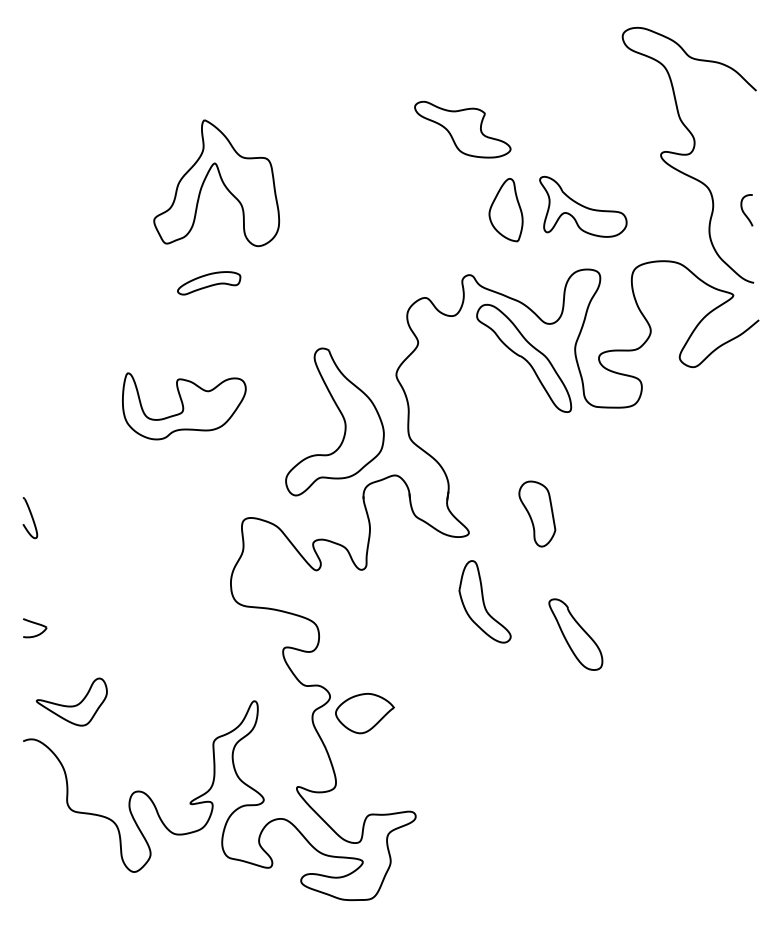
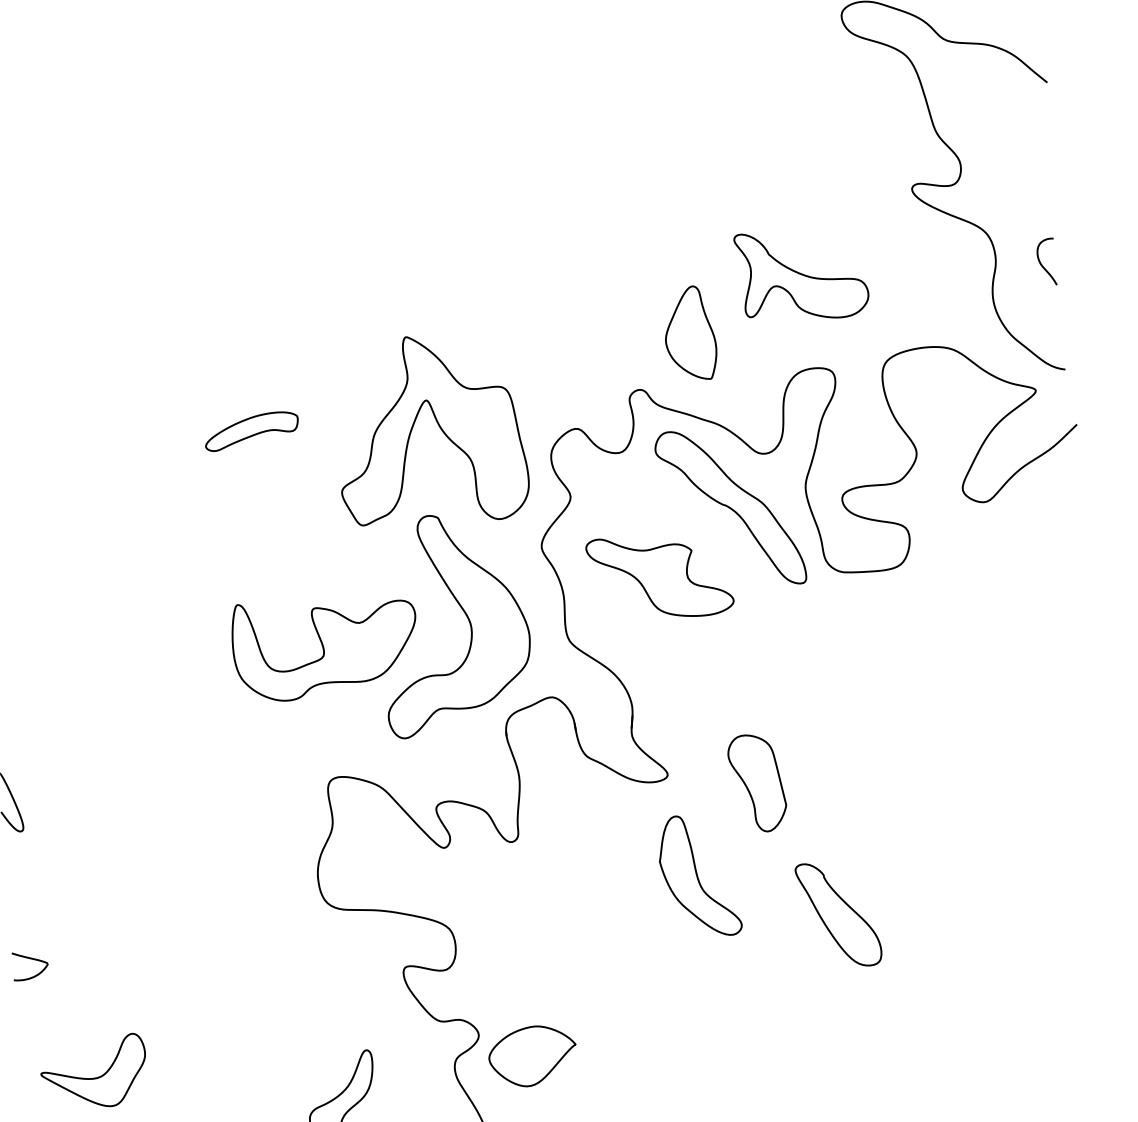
part: (462, 129) -> (659, 576), moved
part: (216, 183) -> (430, 430), moved
part: (505, 210) -> (689, 334), moved
part: (184, 406) -> (325, 648), moved
part: (537, 513) -> (757, 782), moved

